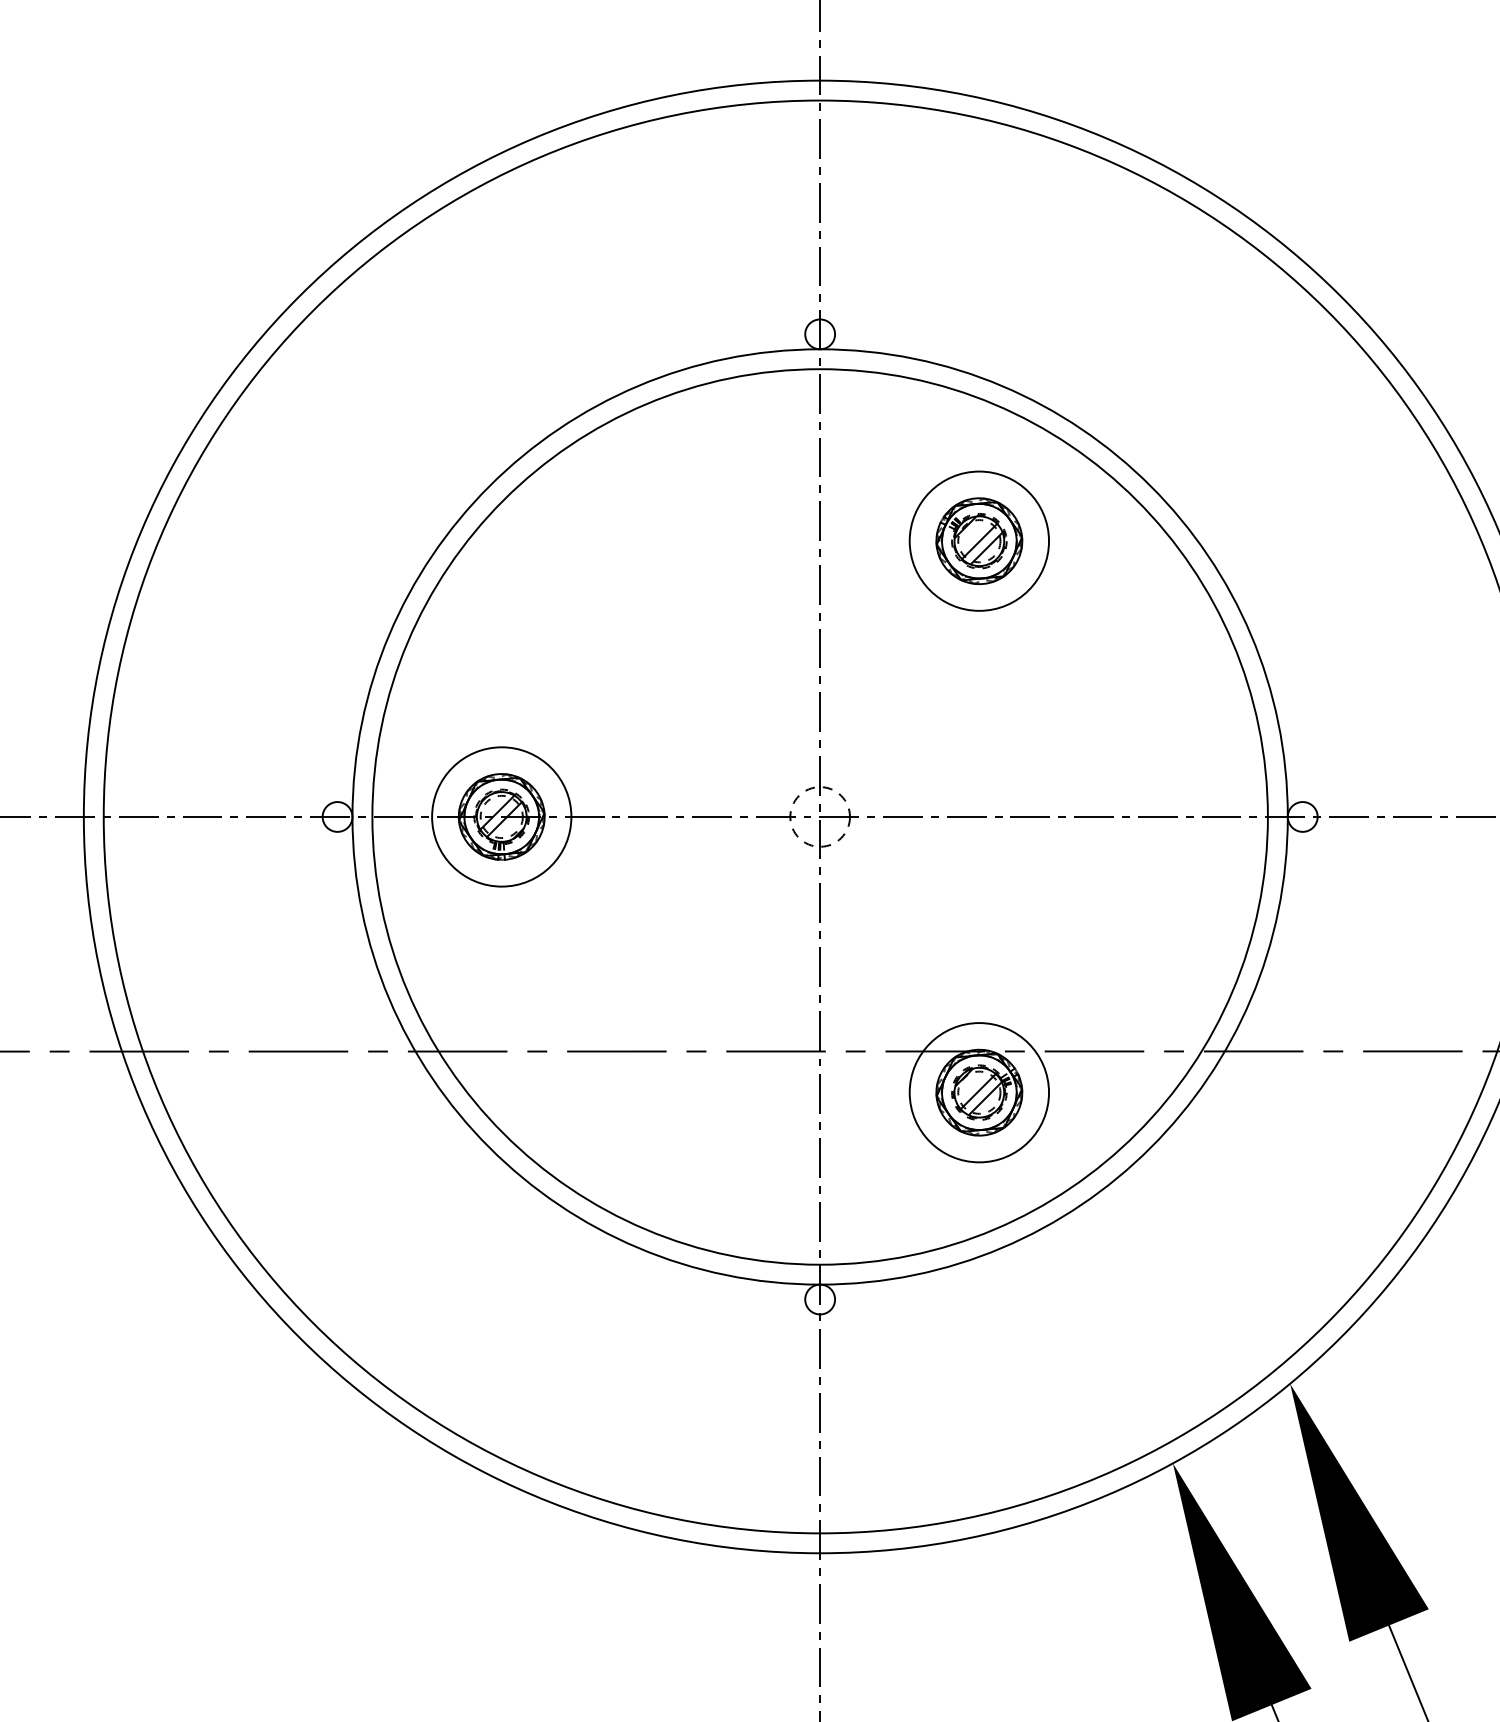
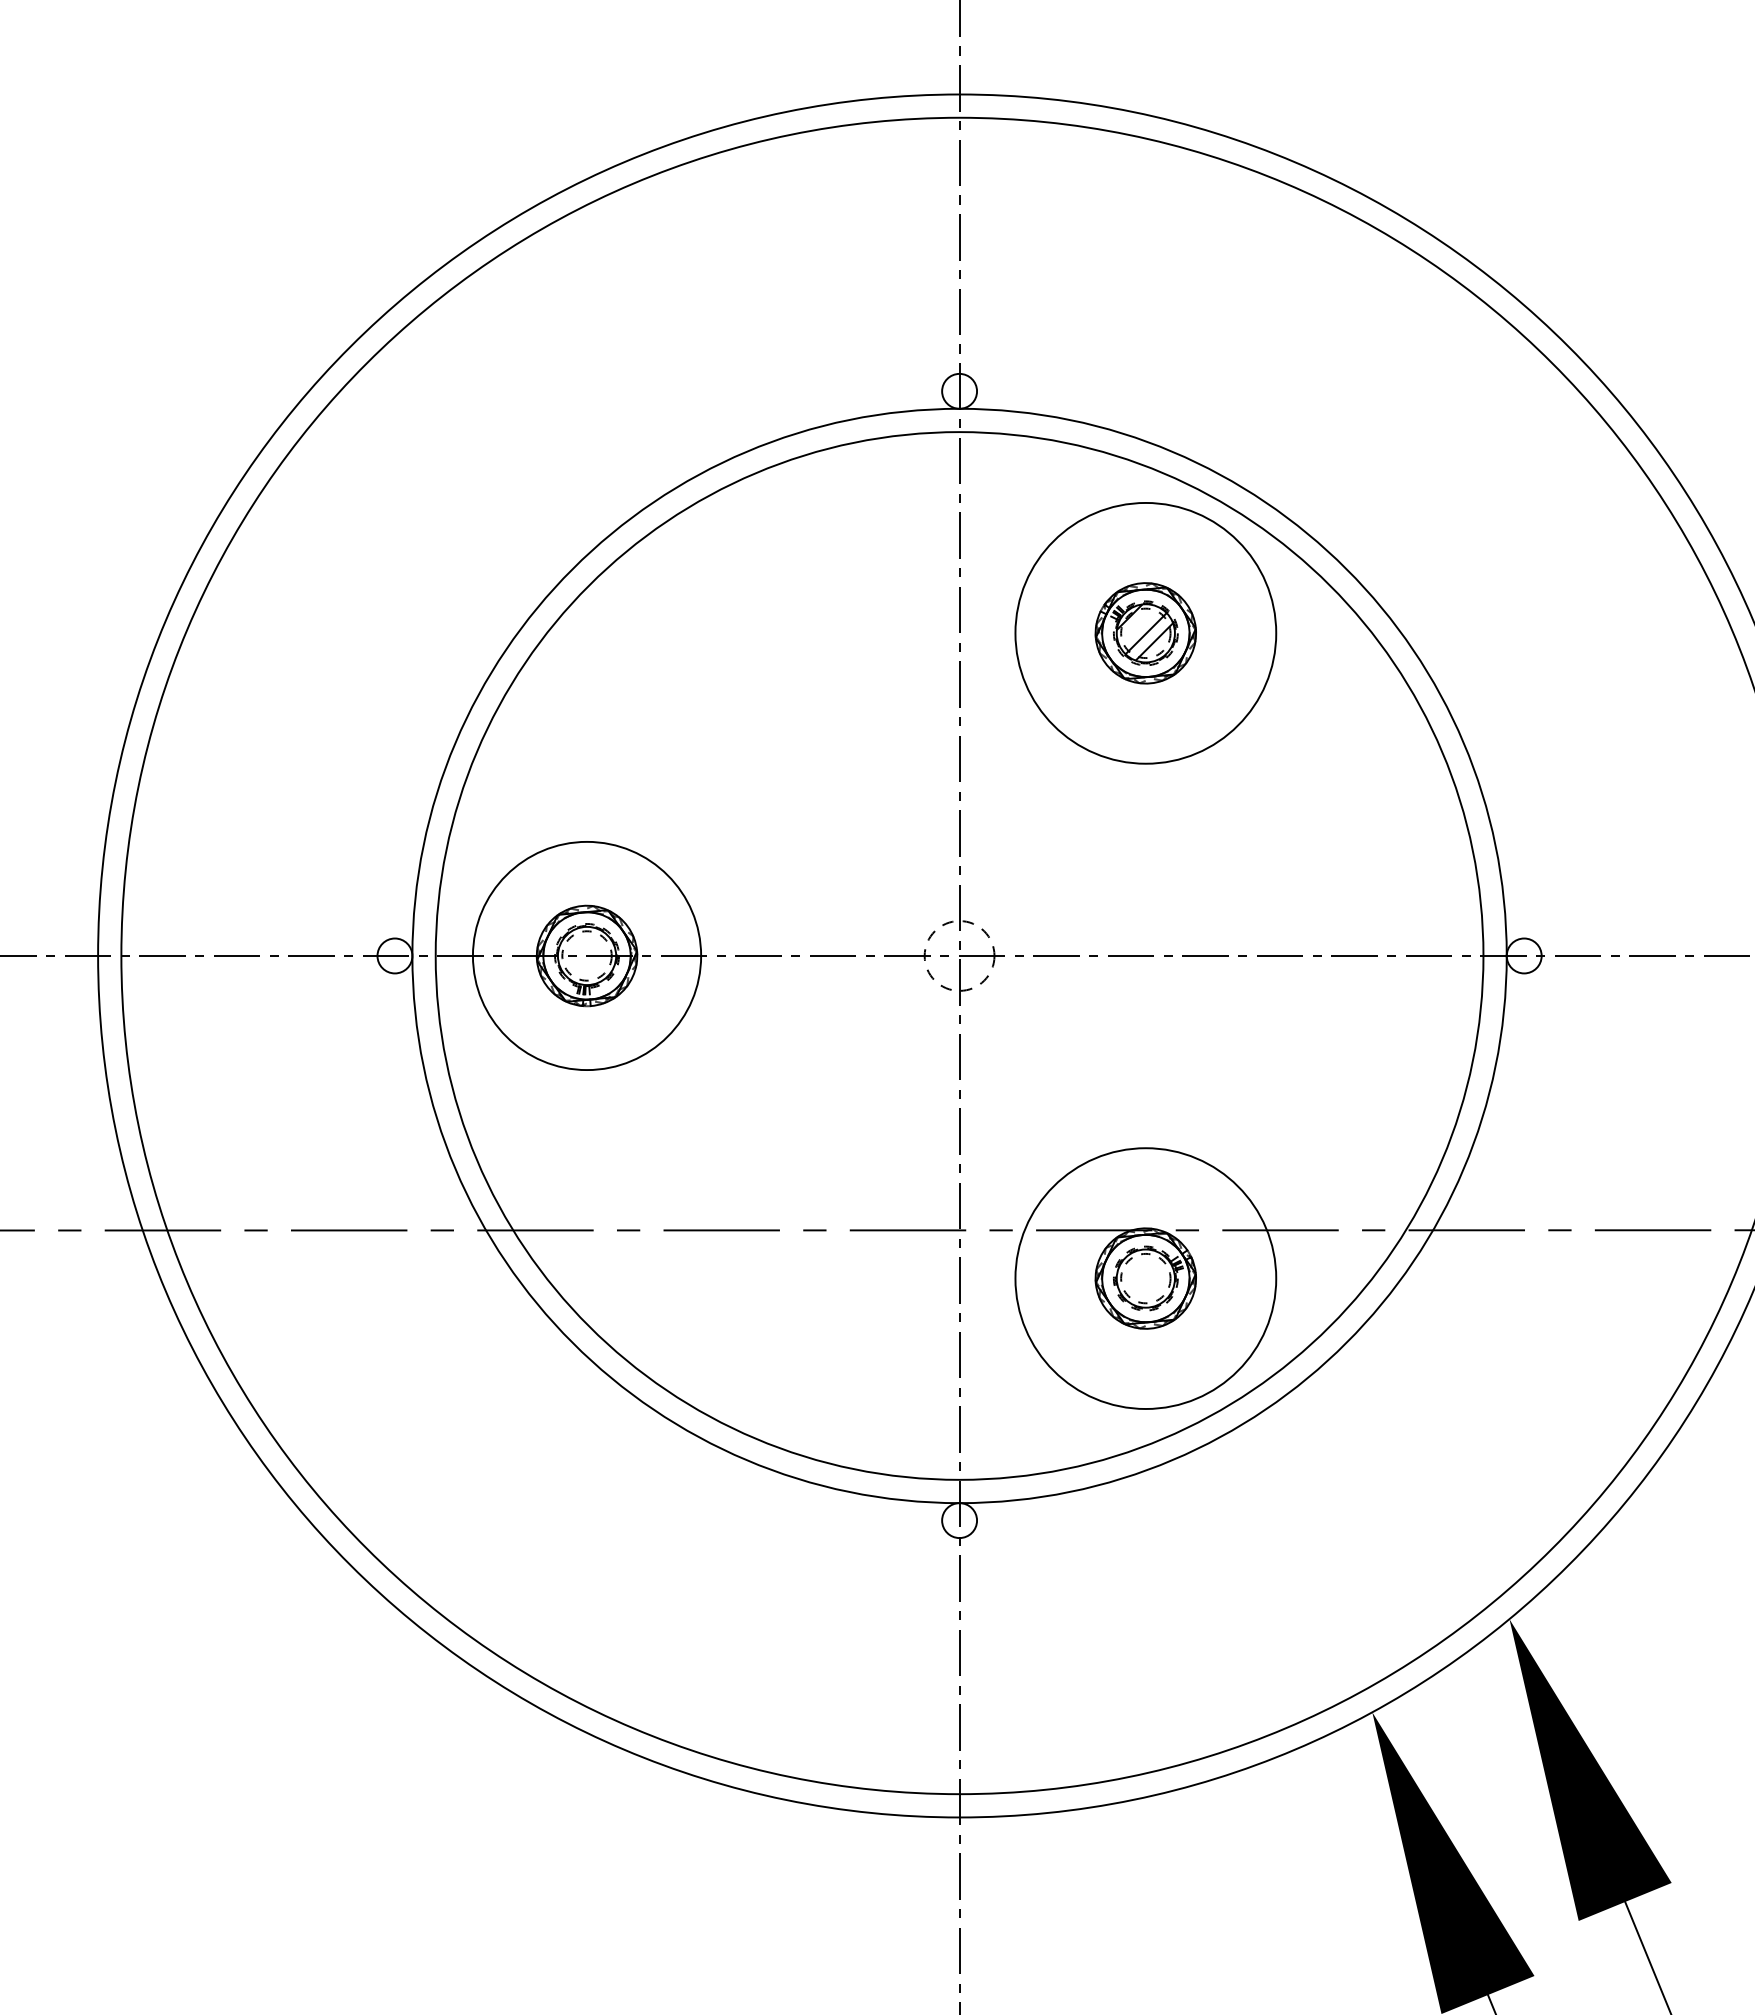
circle: (979, 540) -> (1145, 632), size x1.6
circle: (501, 816) -> (586, 955), size x1.4
hatch: (502, 816) -> (587, 955), removed
hatch: (978, 1091) -> (1144, 1277), removed
circle: (979, 1092) -> (1145, 1278), size x1.6

